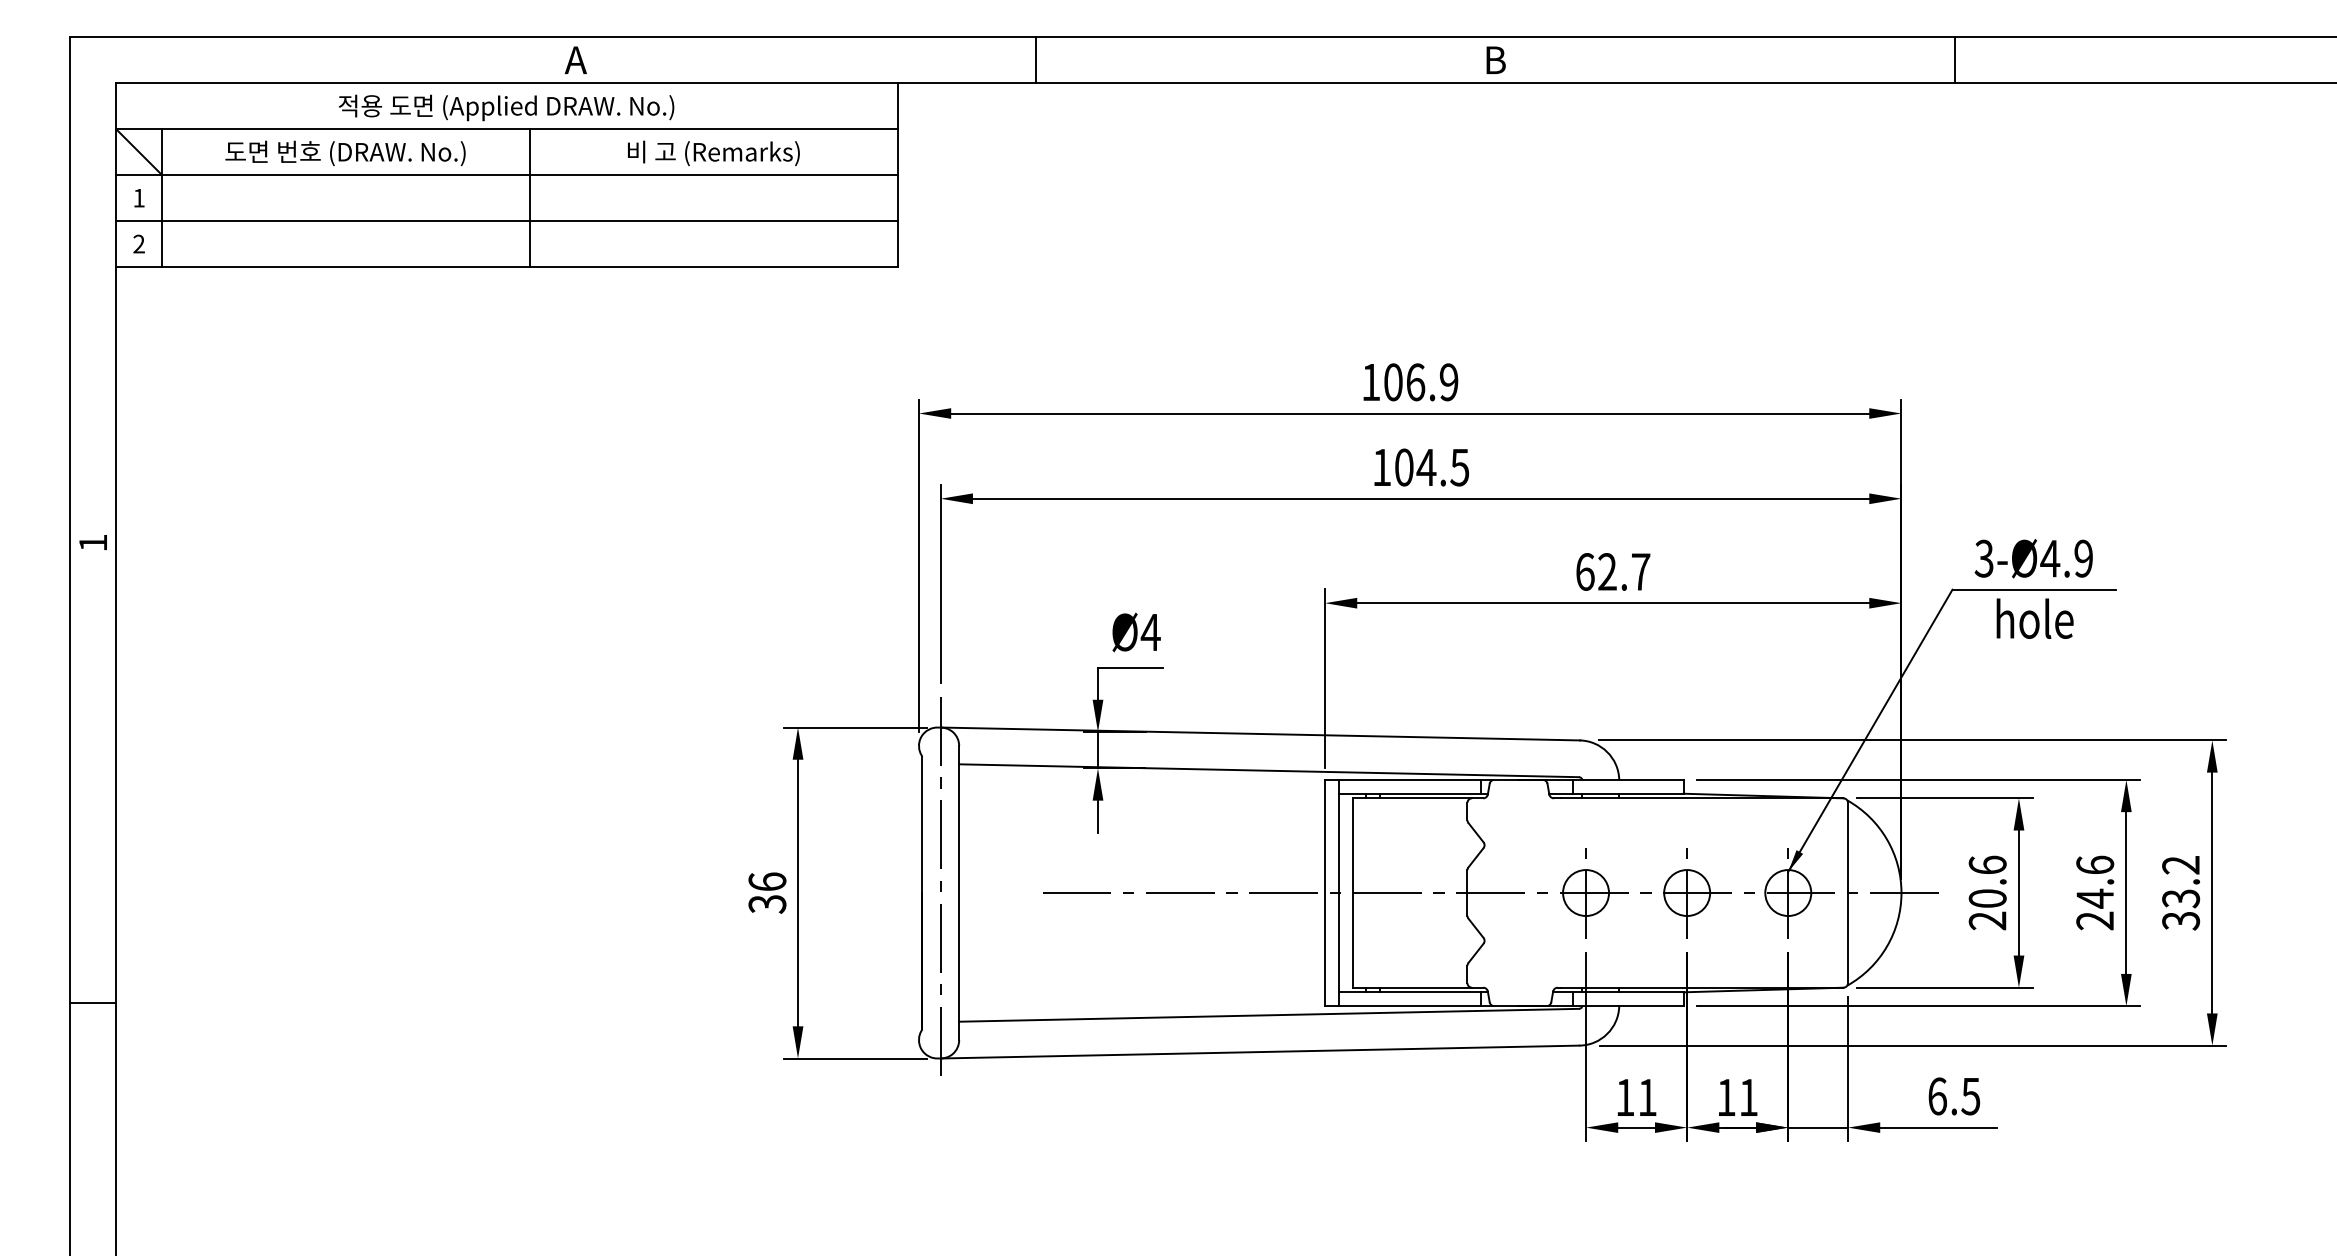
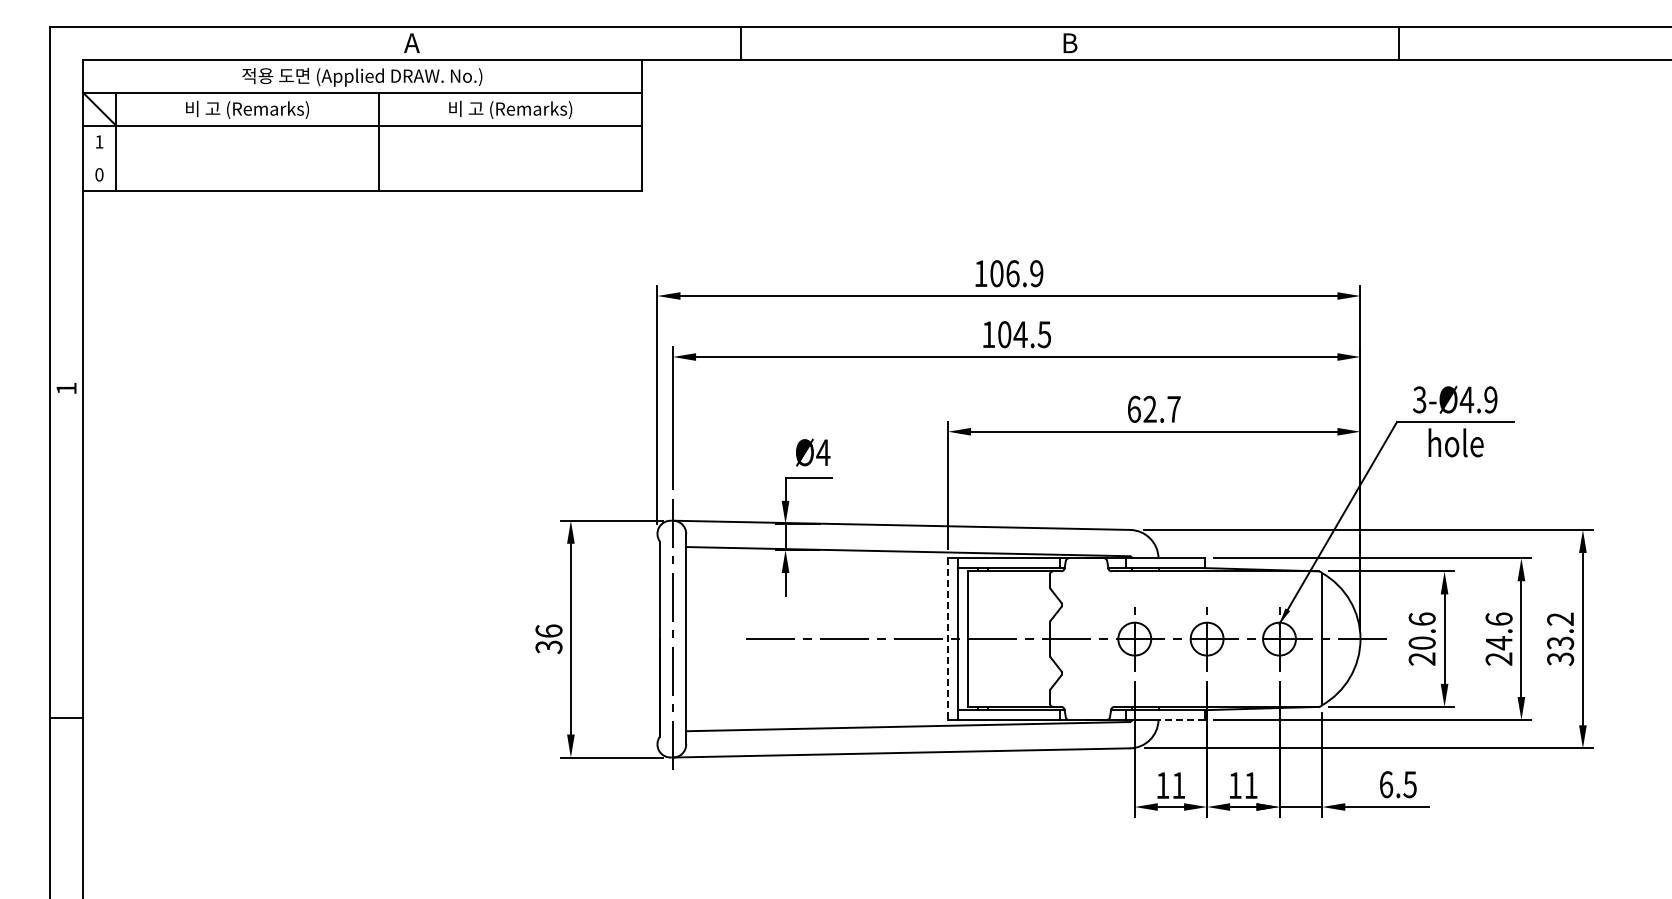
text: (344, 152) -> (246, 109), 도면 번호 (DRAW. No.) -> 비 고 (Remarks)
line: (506, 221) -> (362, 158), removed
text: (139, 243) -> (99, 174), 2 -> 0
line: (1325, 893) -> (948, 639), solid -> dashed
line: (1651, 1006) -> (1181, 720), solid -> dashed

